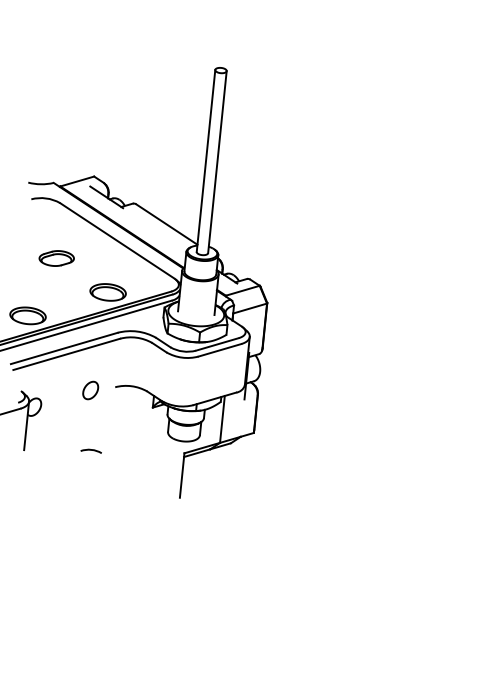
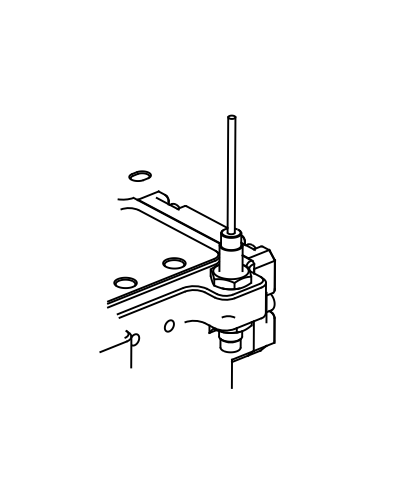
part: (55, 257) -> (139, 175), moved
arc: (91, 450) -> (228, 316), moved

